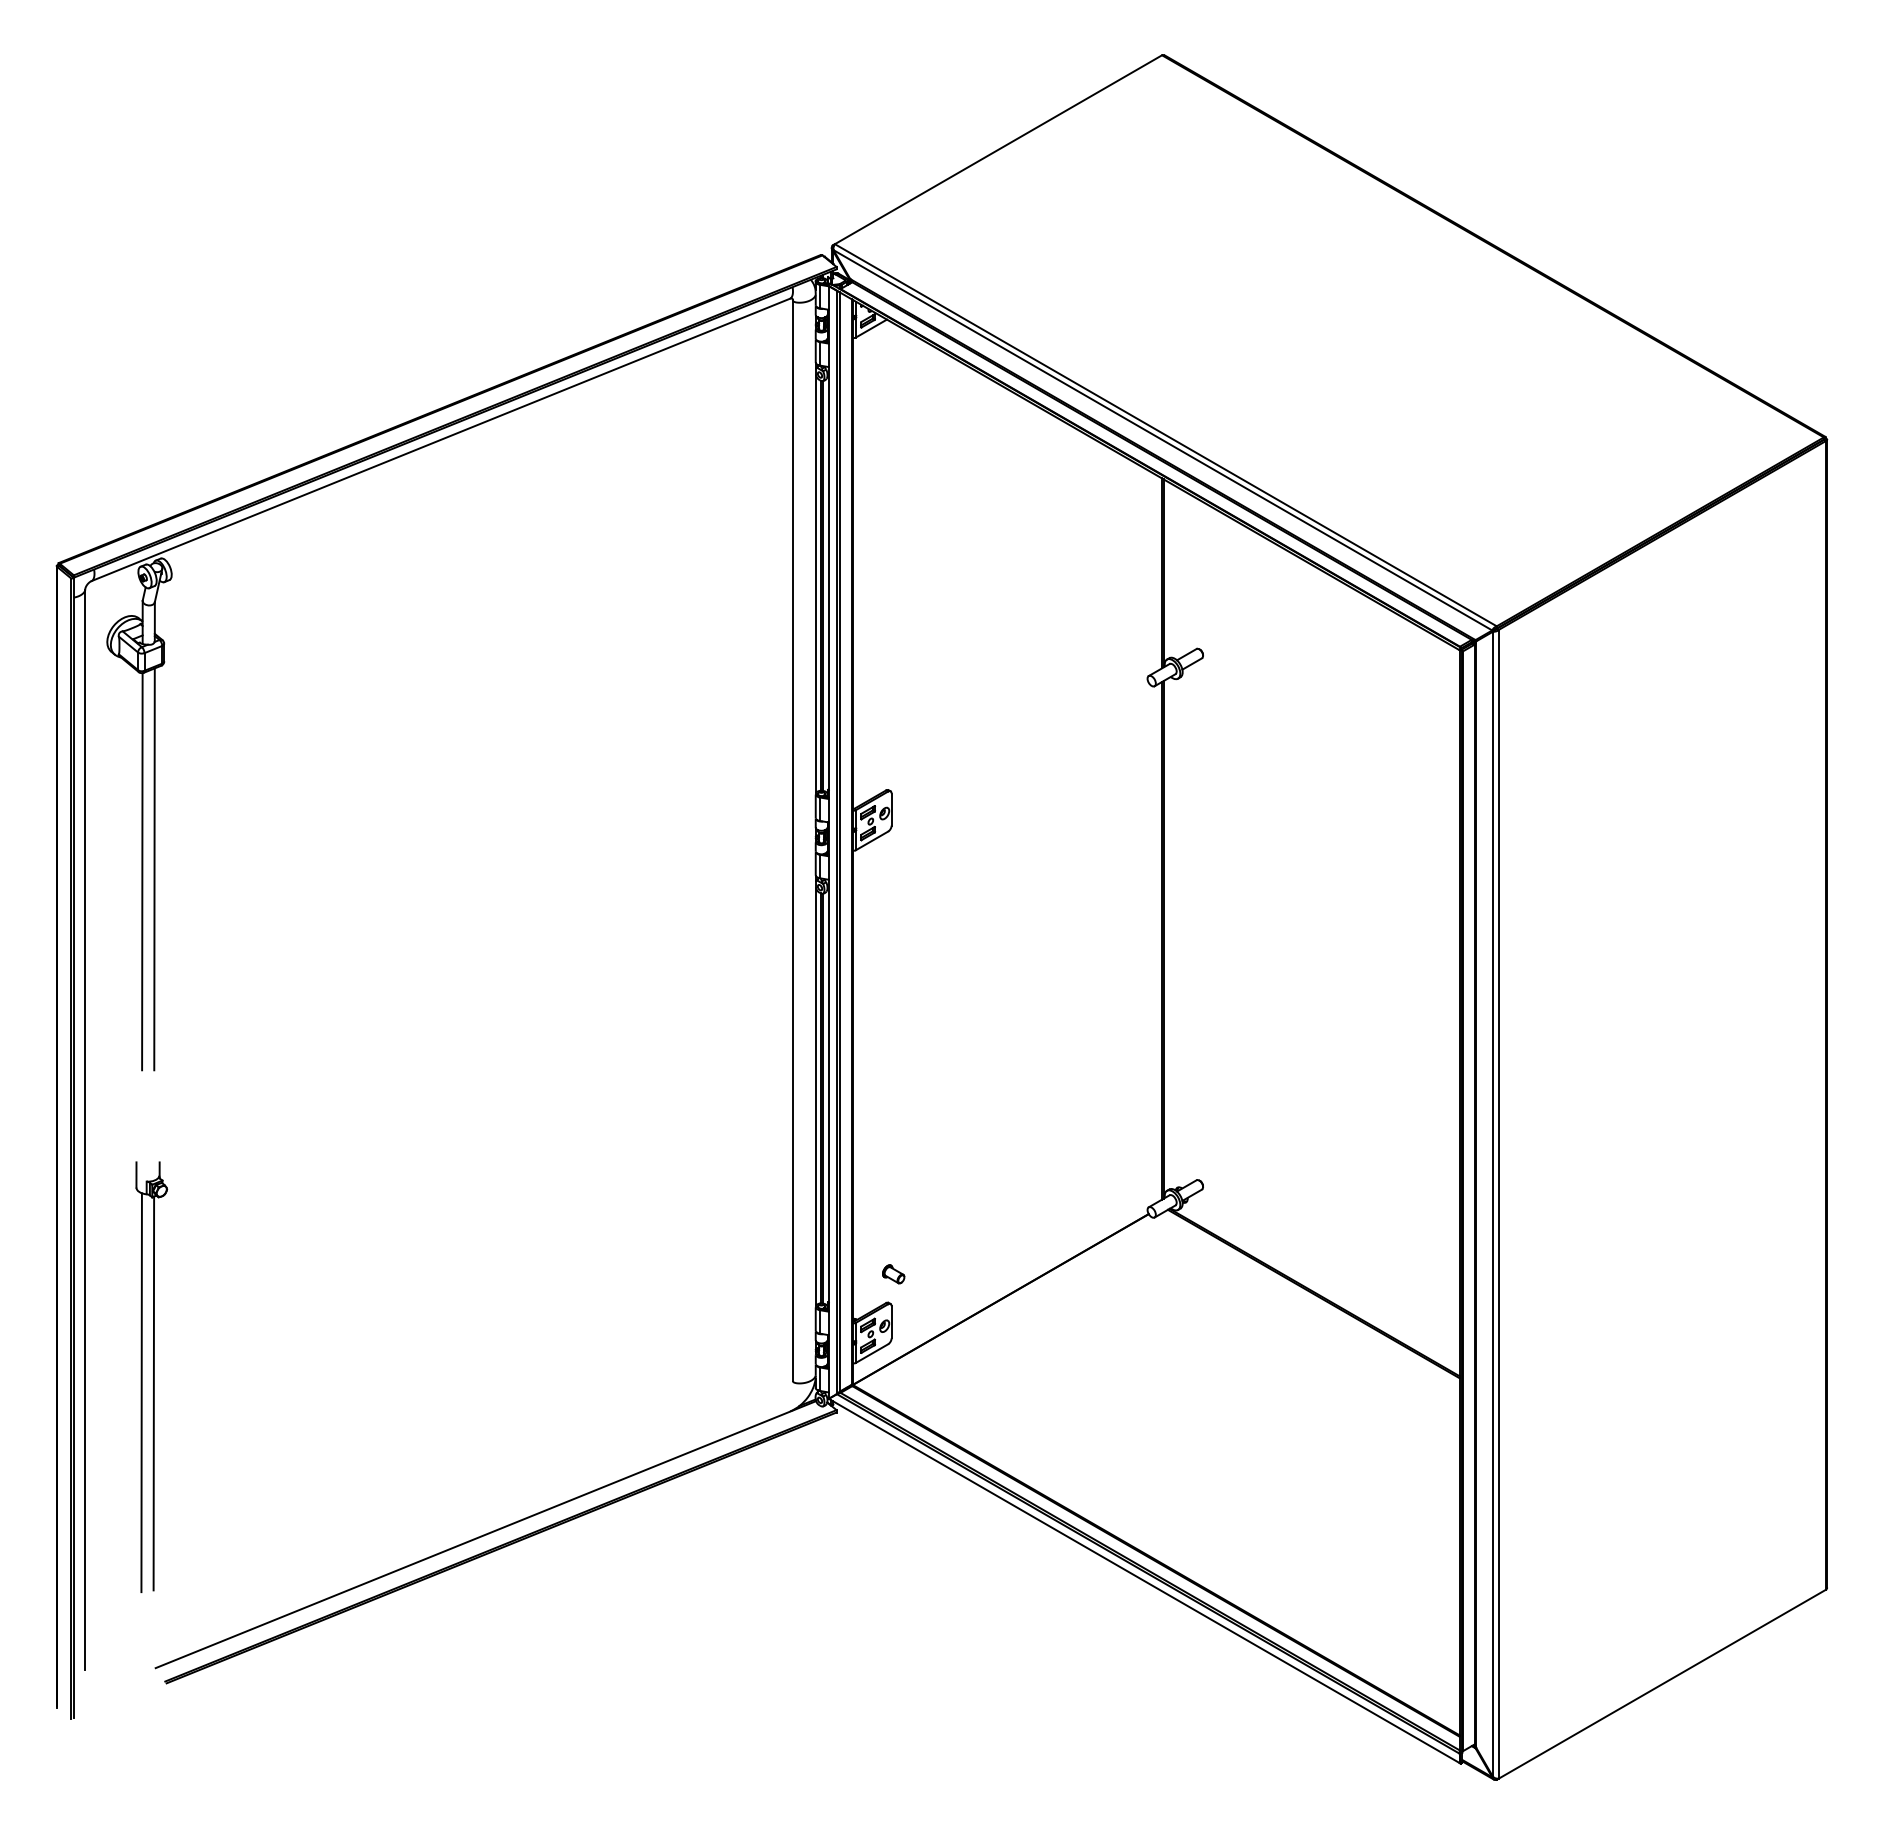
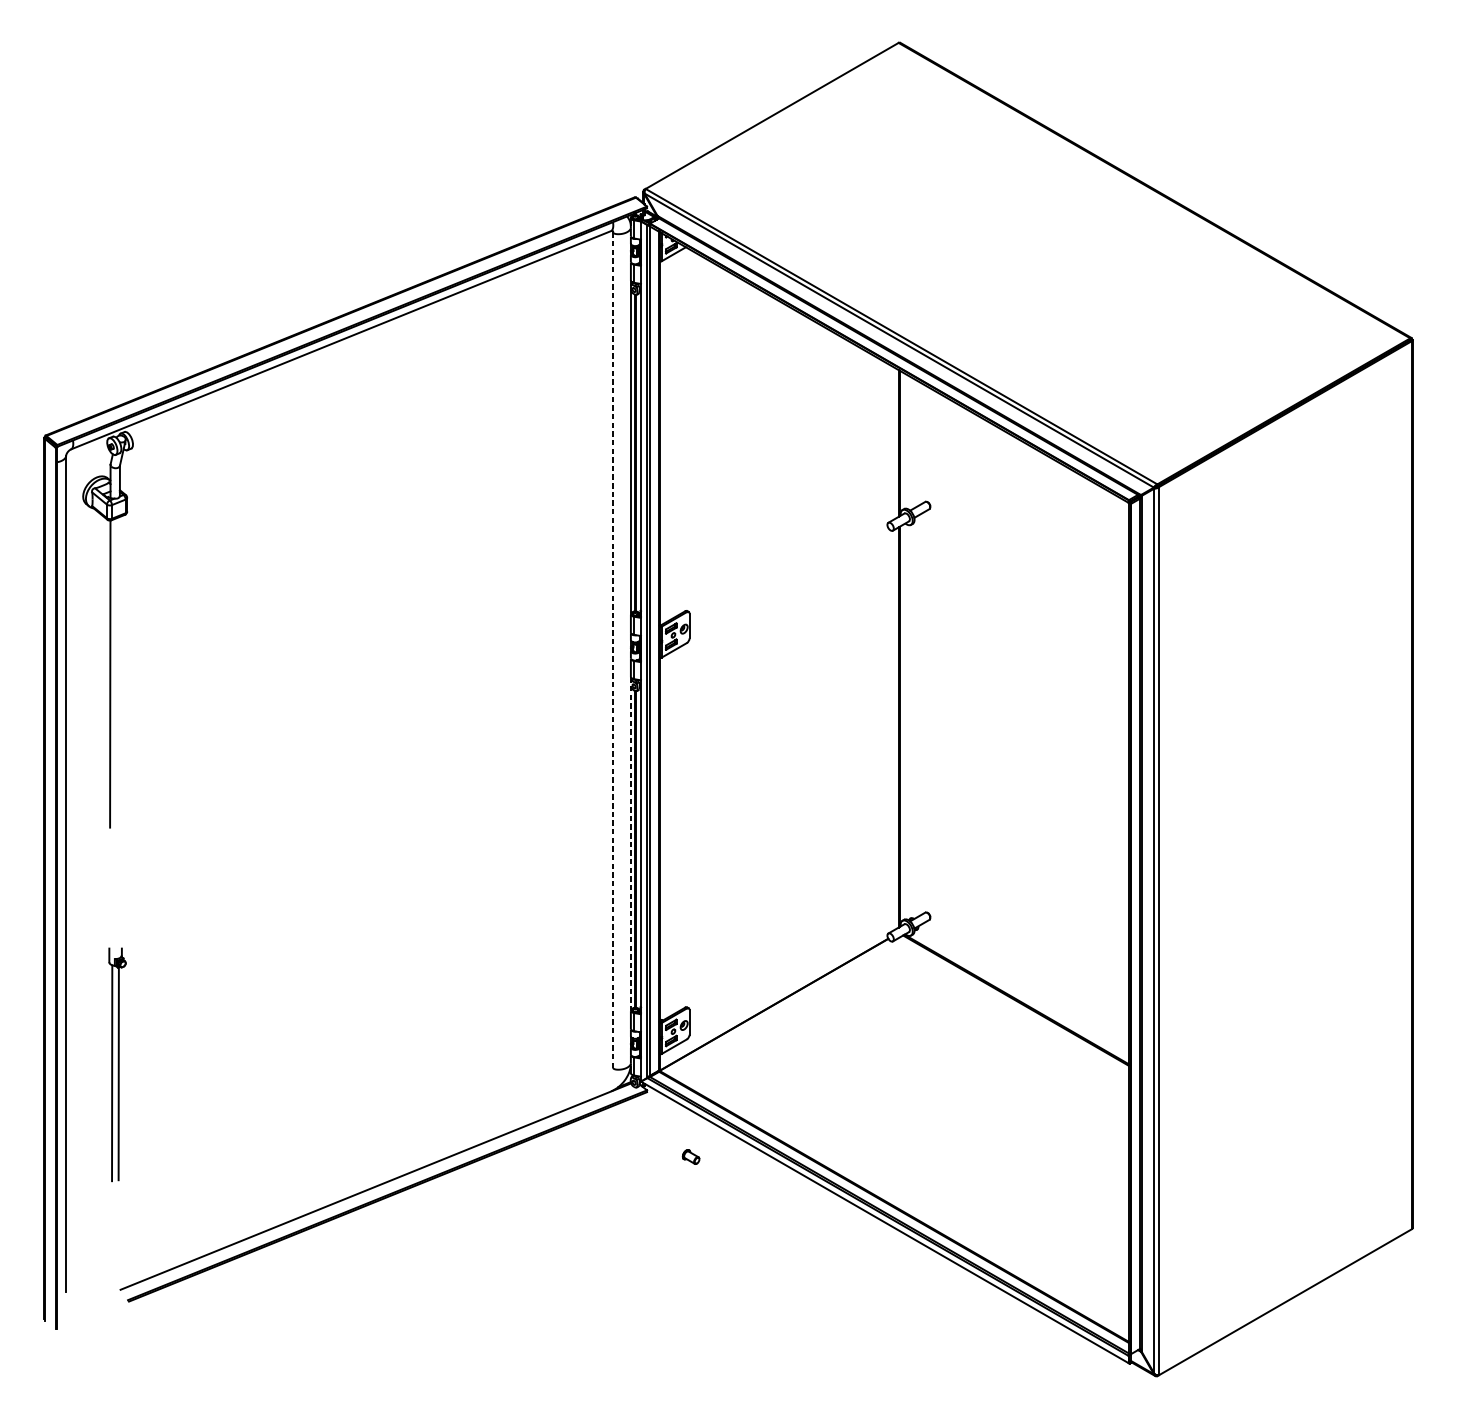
line: (792, 841) -> (612, 650), solid -> dashed
line: (154, 869) -> (119, 672), removed
line: (815, 1091) -> (630, 844), solid -> dashed
part: (893, 1274) -> (691, 1157), moved
part: (151, 1376) -> (117, 1064), size x0.7

